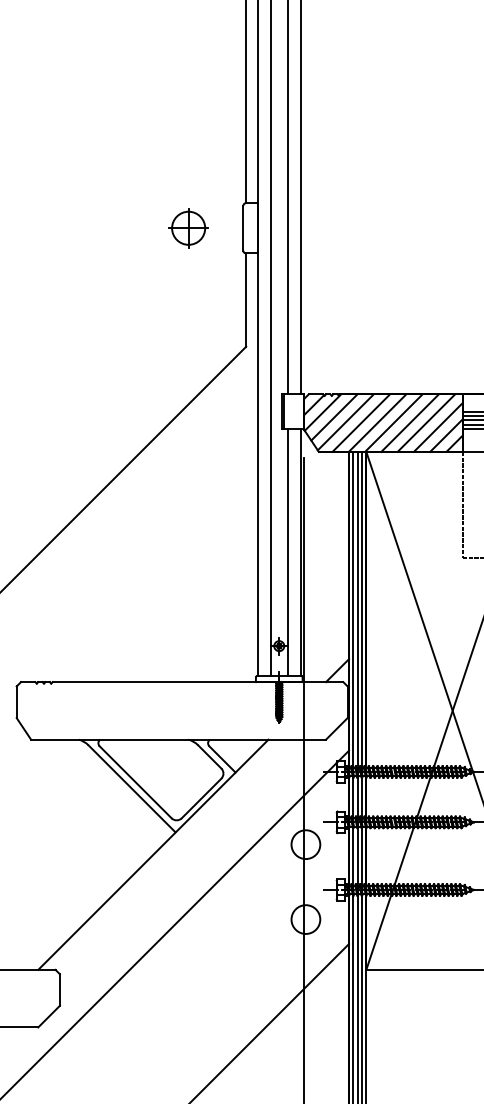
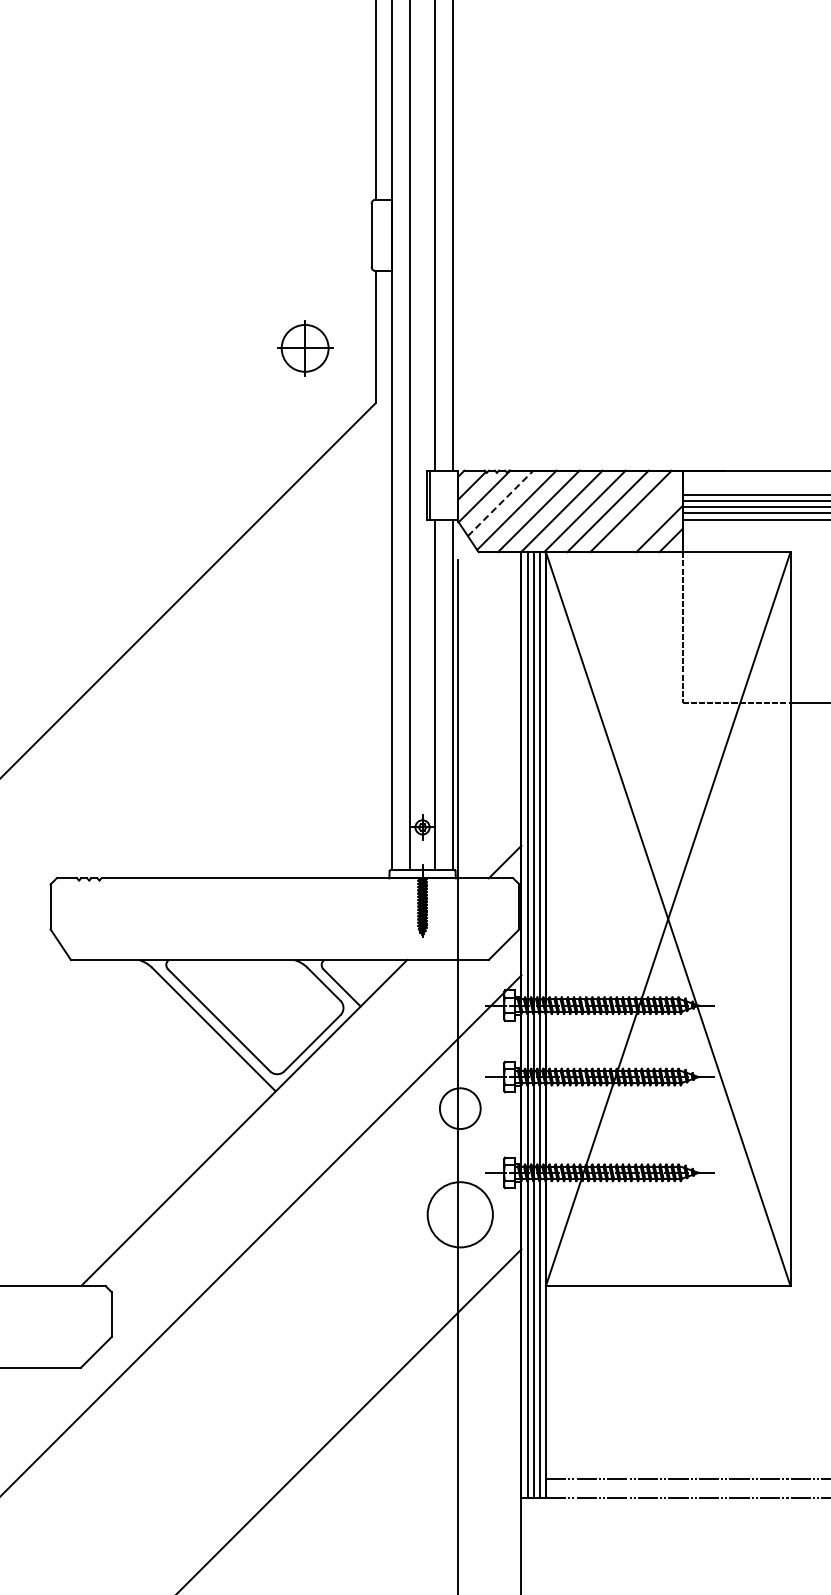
part: (188, 228) -> (305, 348), moved
line: (334, 417) -> (501, 503), solid -> dashed
line: (438, 427) -> (647, 517), removed
circle: (305, 919) -> (459, 1214), size x1.6

